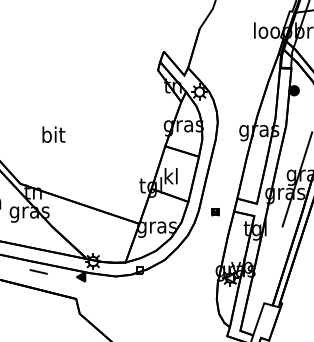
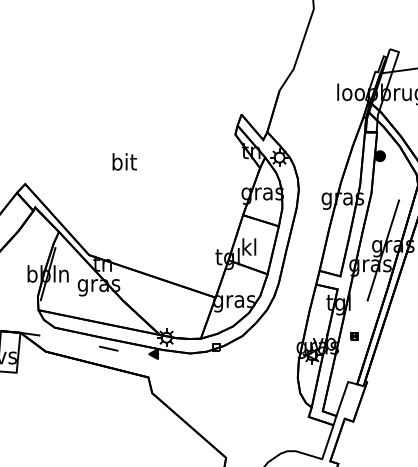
text: (53, 134) -> (124, 161), moved
part: (215, 211) -> (354, 335), moved

